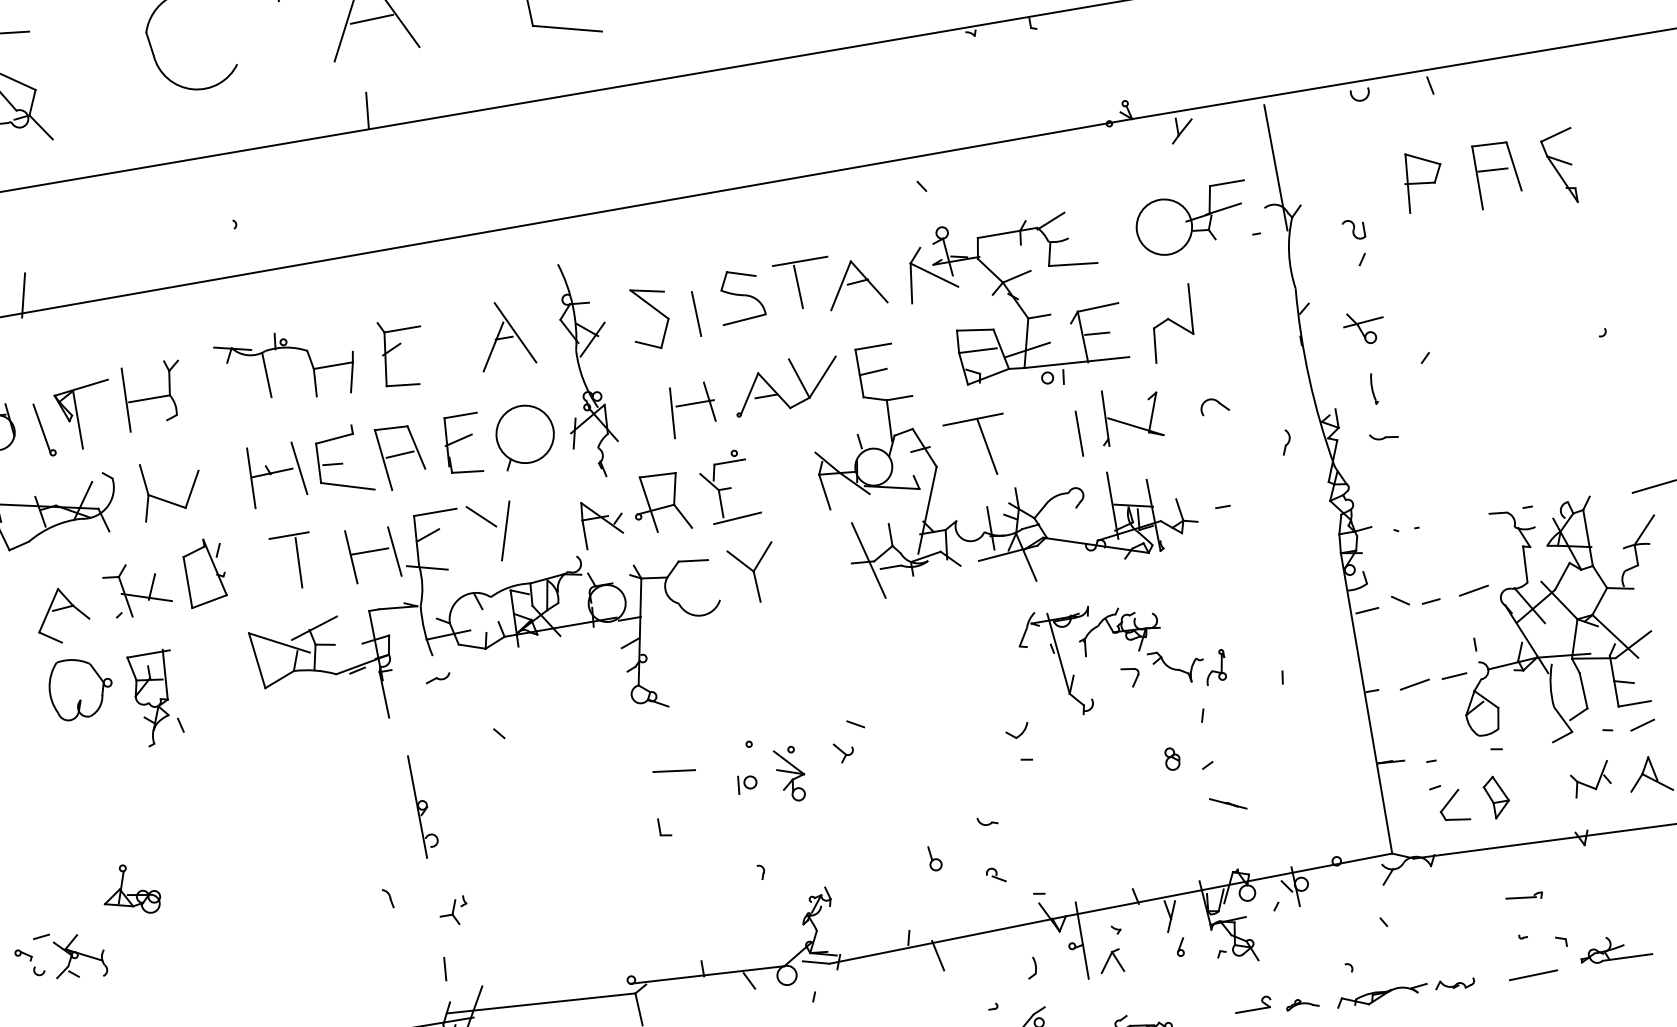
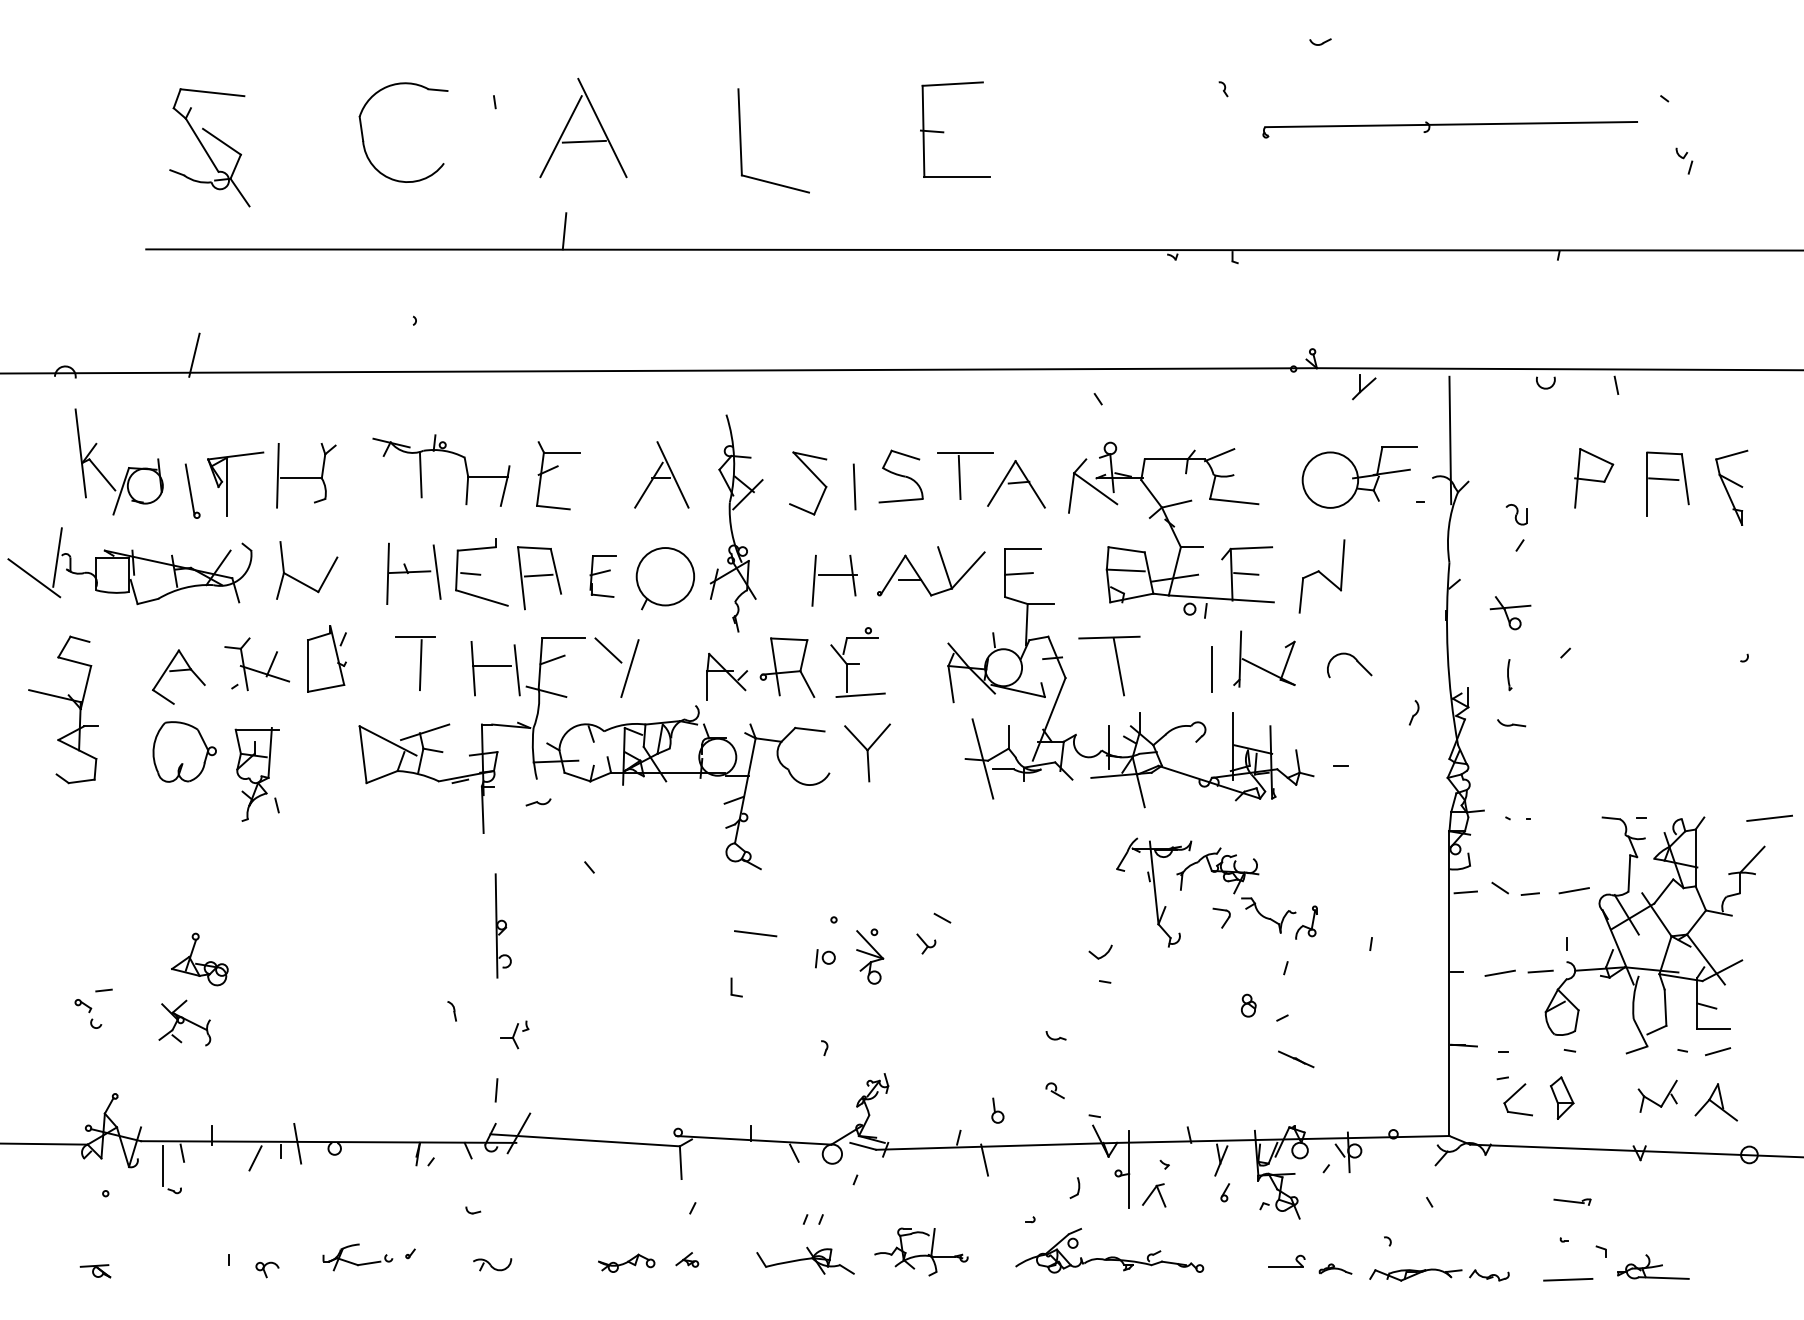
part: (1214, 405) -> (1349, 664), size x1.6
part: (463, 444) -> (602, 576), size x0.7
part: (934, 858) -> (997, 1110), moved
part: (78, 956) -> (184, 1022), moved

